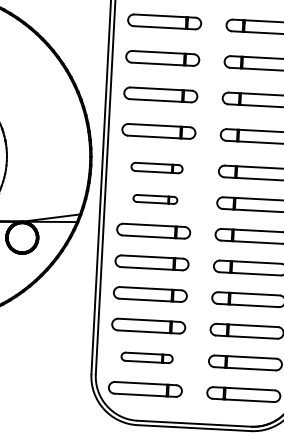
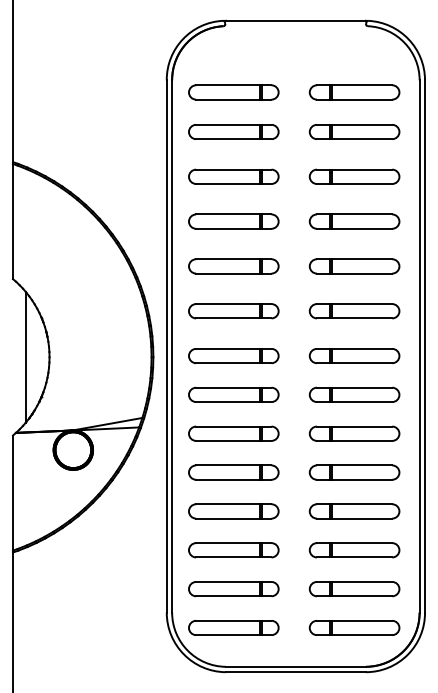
part: (156, 168) -> (233, 356), size x1.43
part: (155, 199) -> (233, 394), size x1.67
part: (146, 358) -> (233, 589), size x1.43

